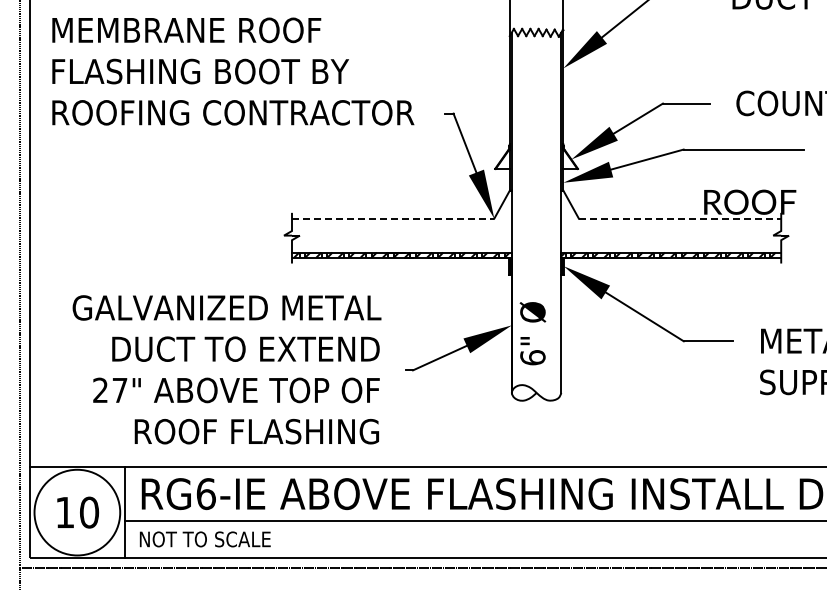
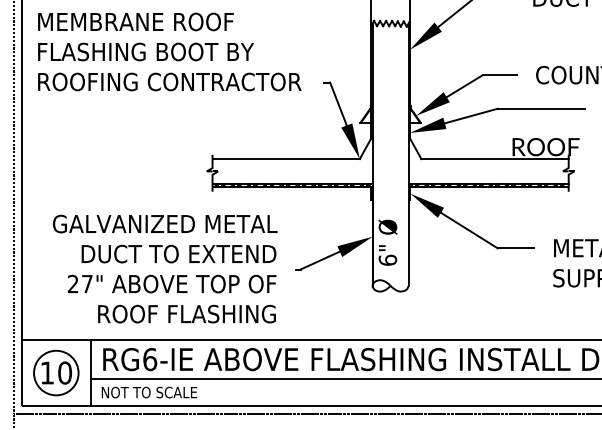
line: (393, 218) -> (286, 158), dashed -> solid
line: (680, 218) -> (495, 158), dashed -> solid
circle: (76, 512) -> (55, 372), size x0.71

